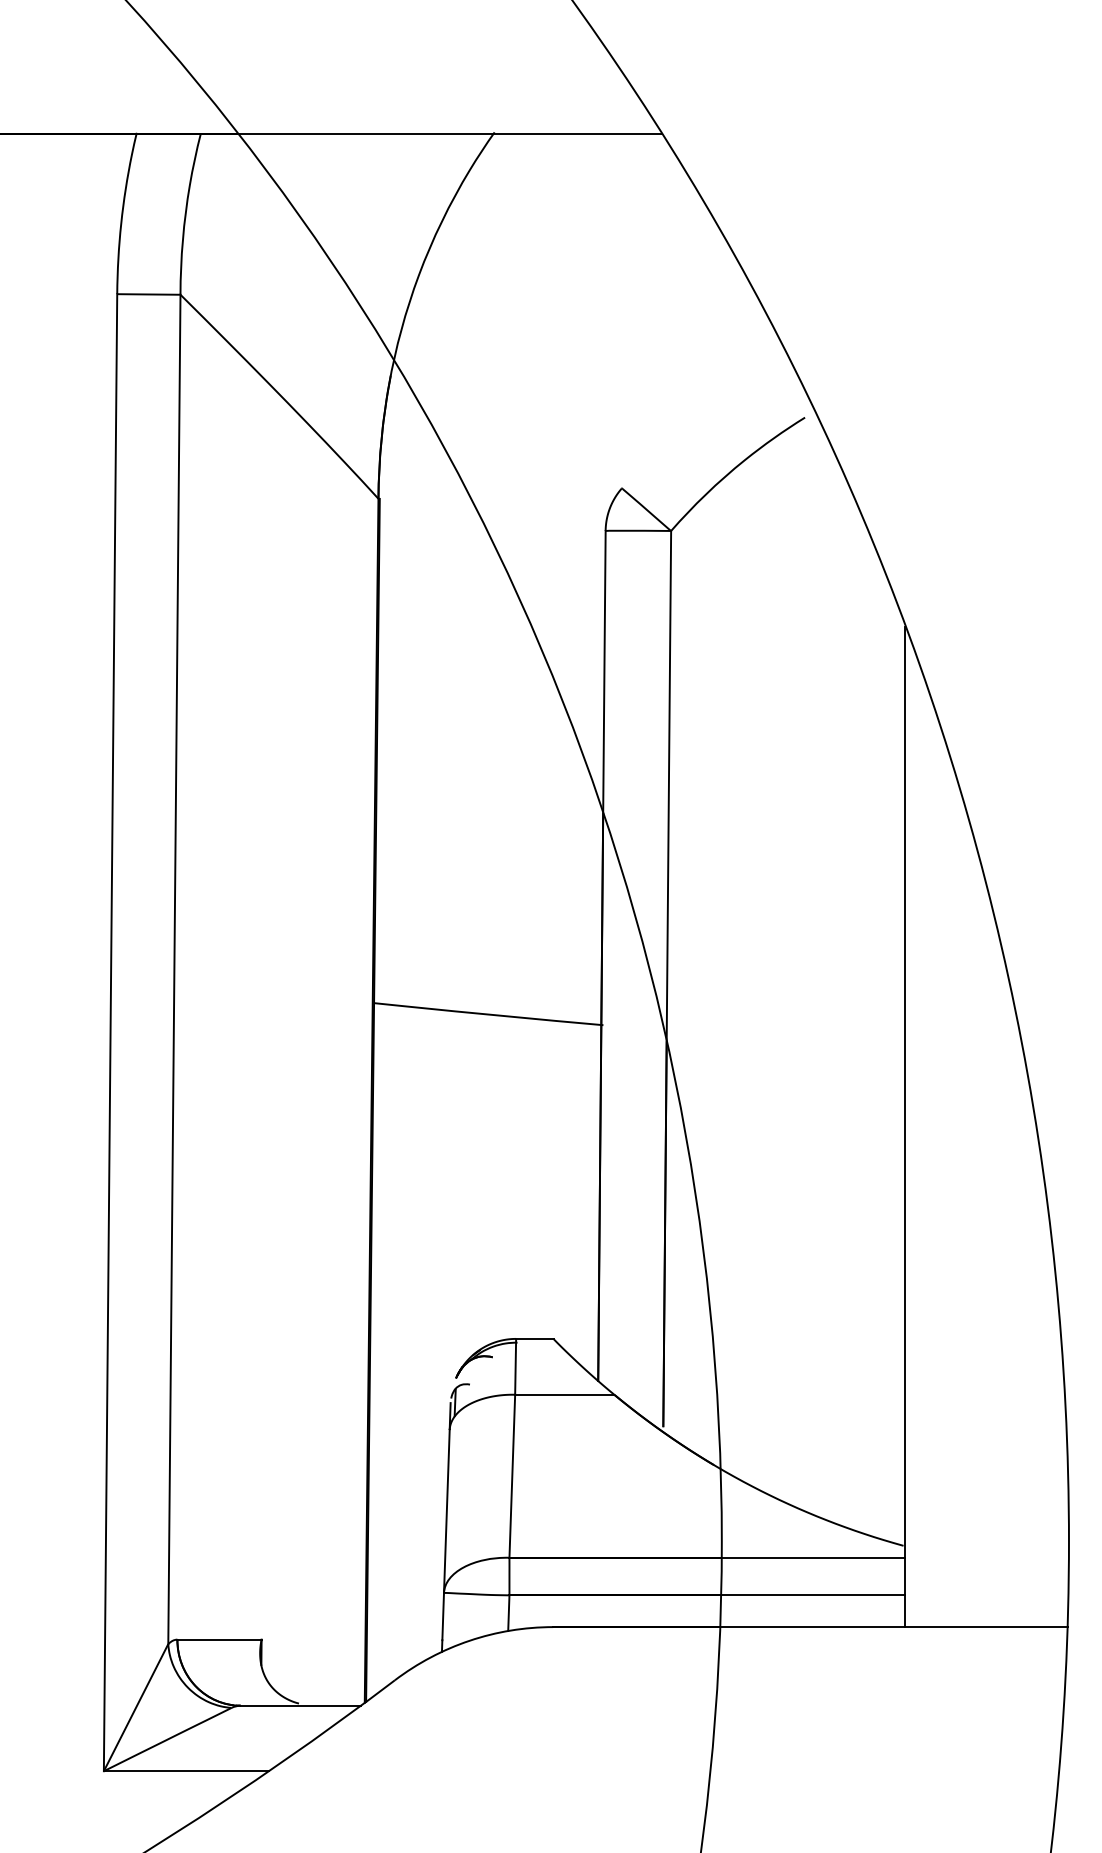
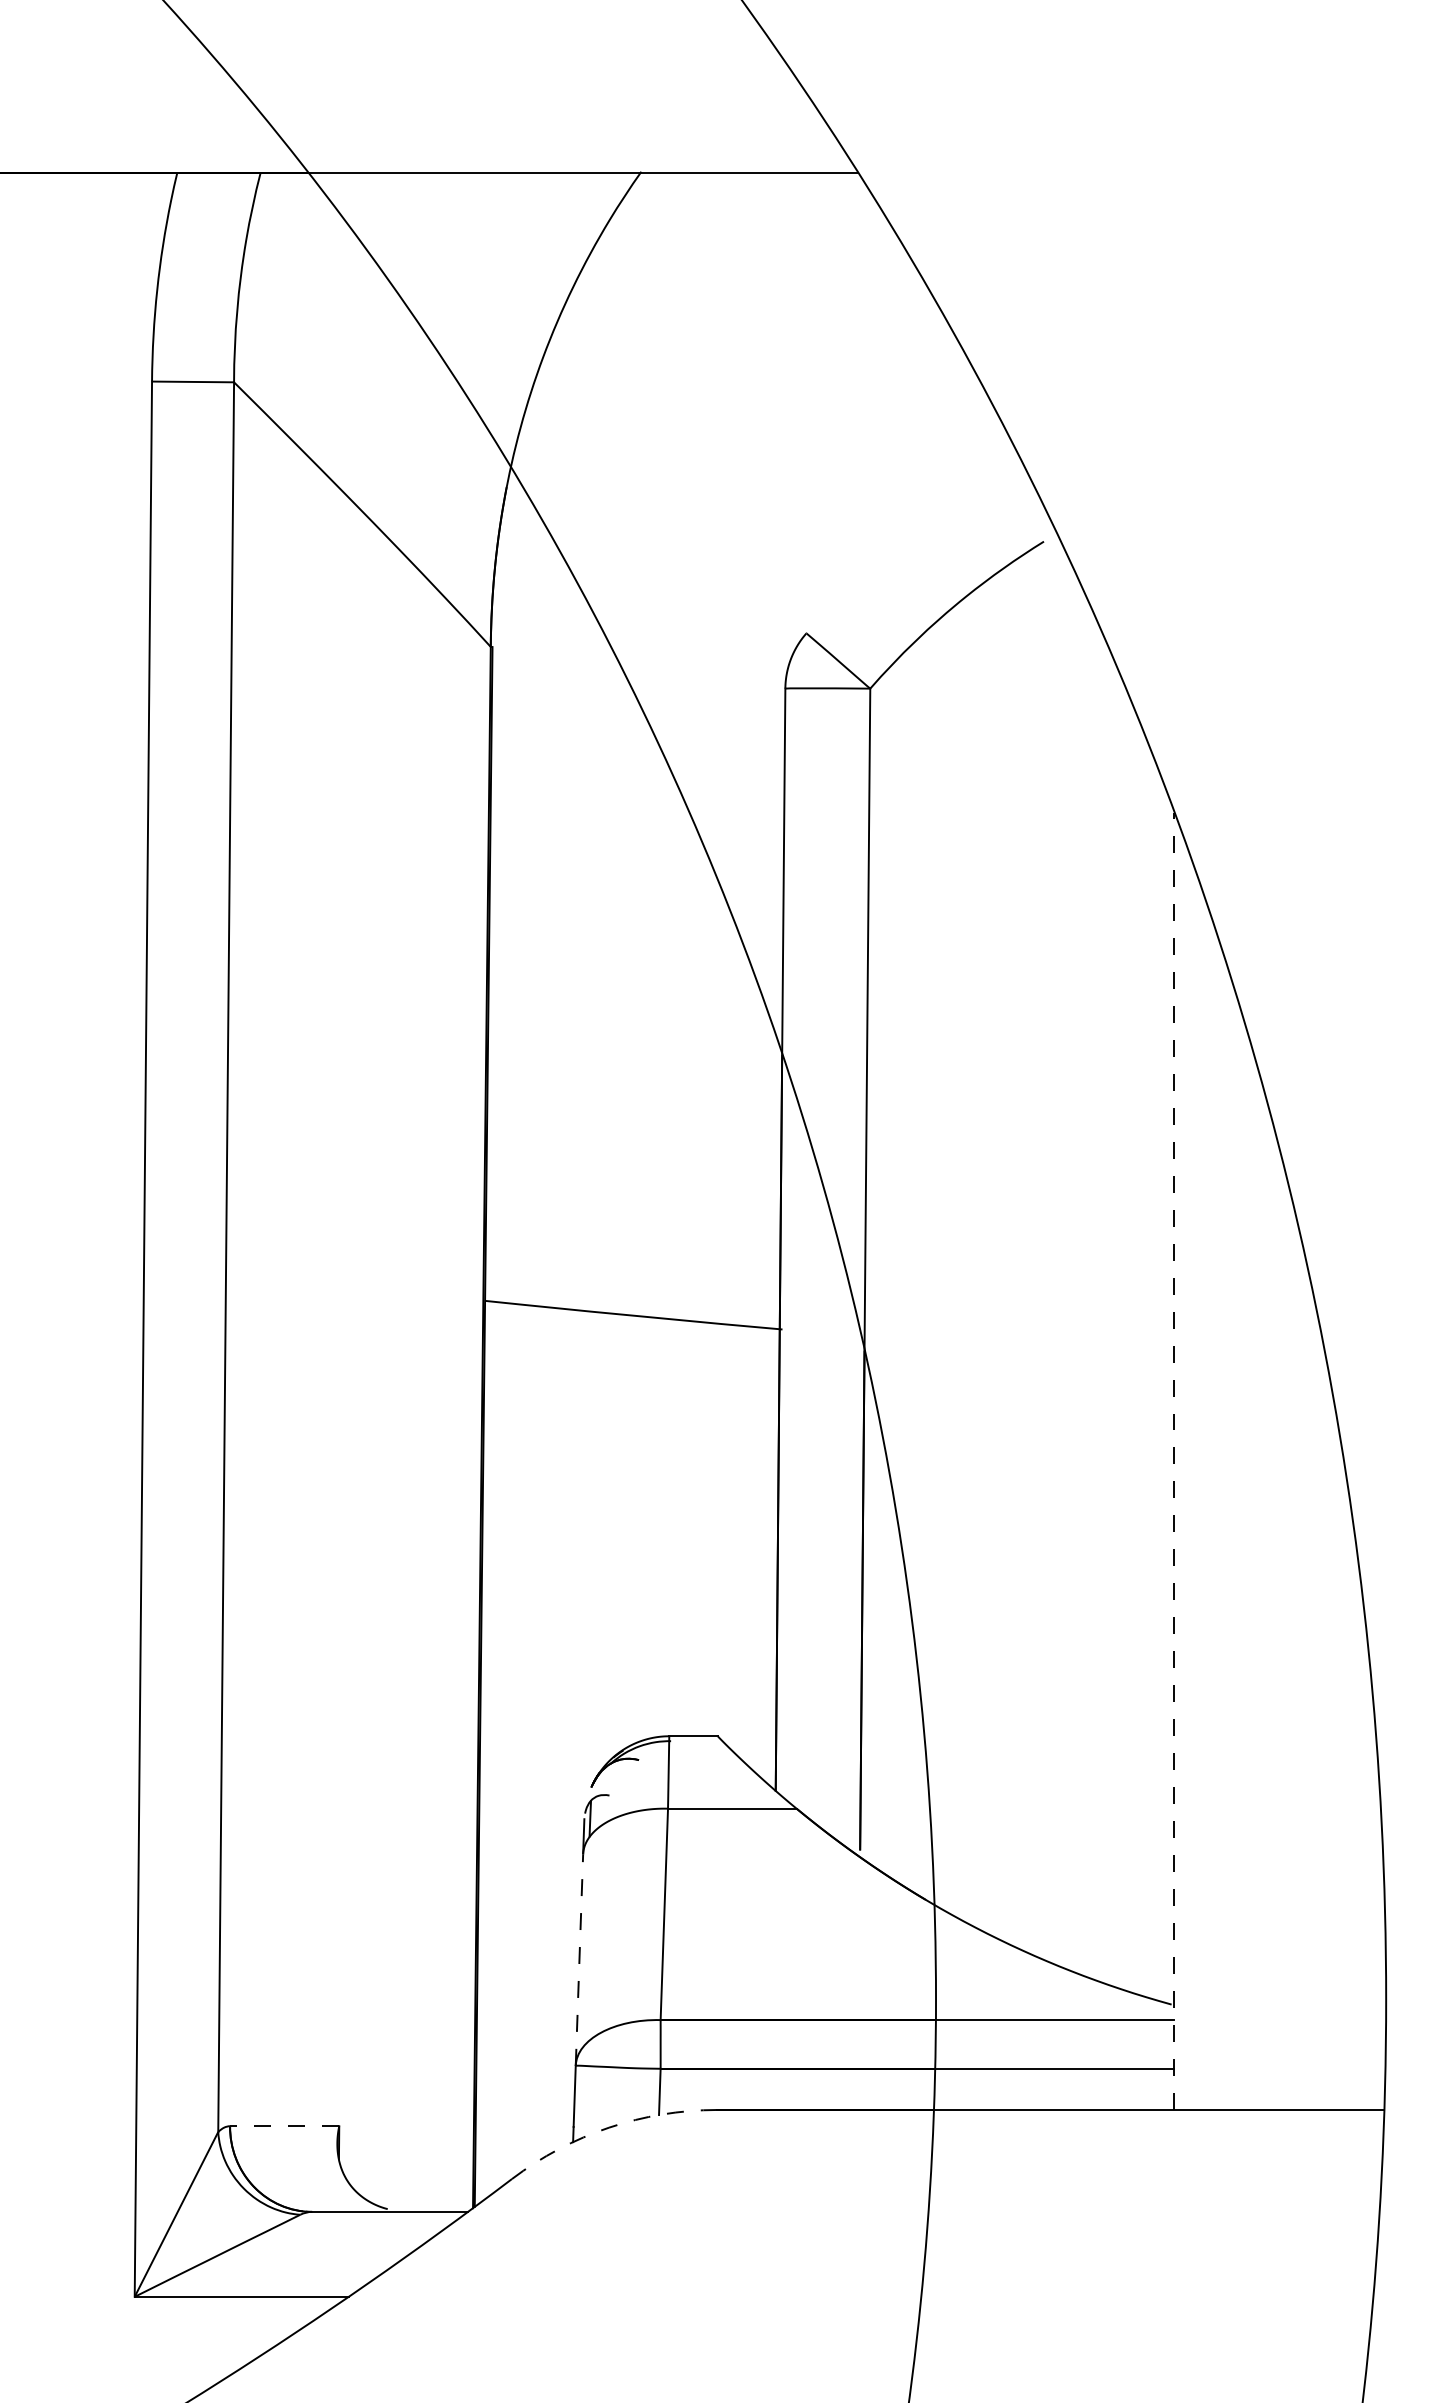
line: (905, 1126) -> (1174, 1460), solid -> dashed
line: (446, 1511) -> (578, 1960), solid -> dashed
line: (219, 1639) -> (284, 2126), solid -> dashed
arc: (469, 1640) -> (608, 2127), solid -> dashed

